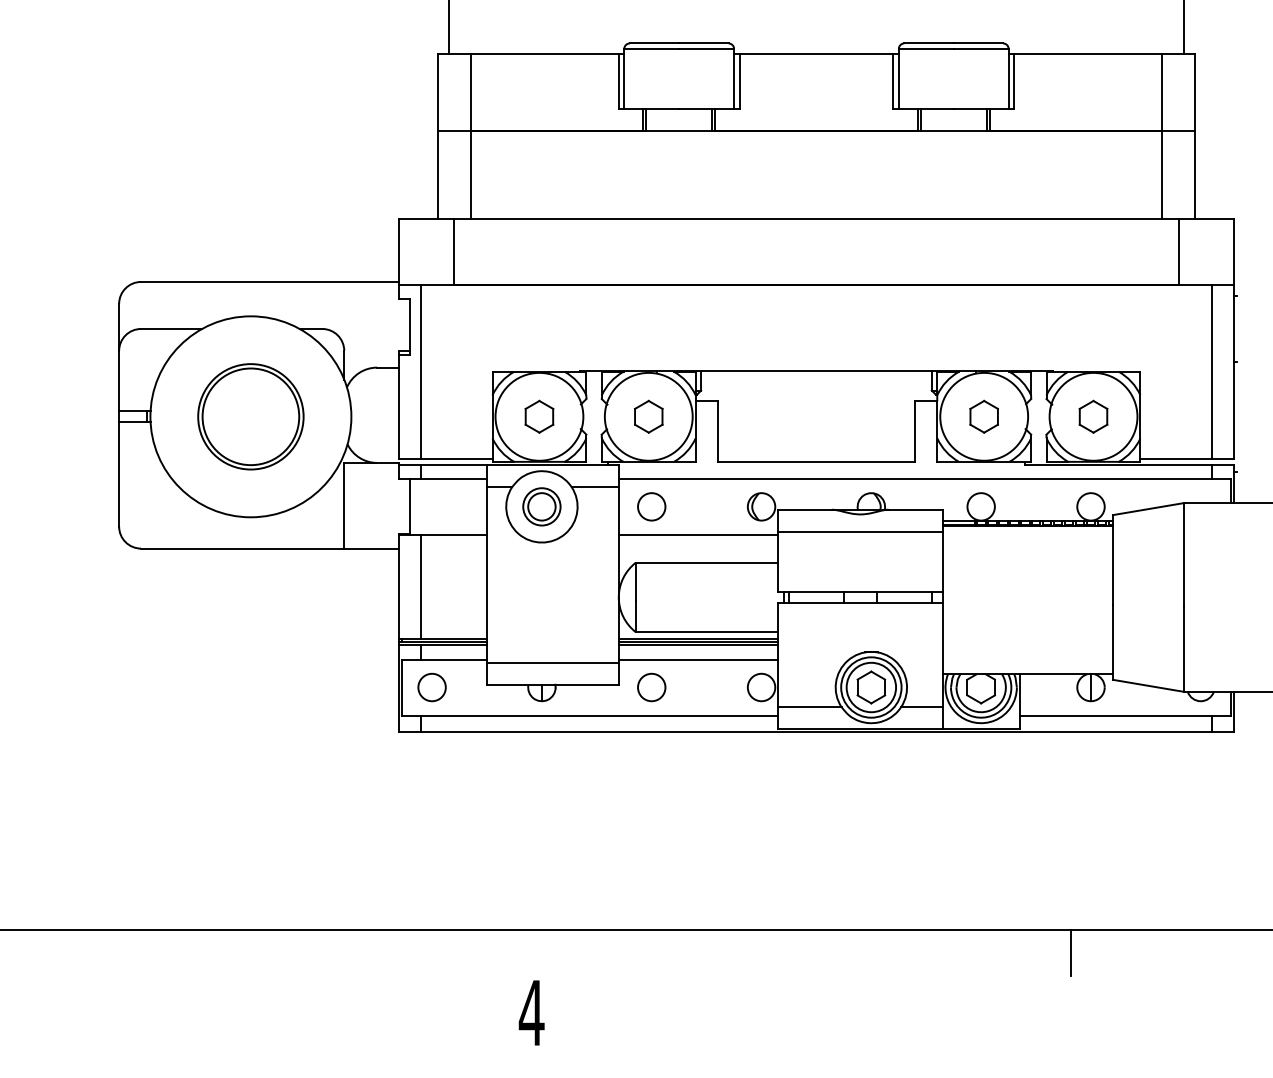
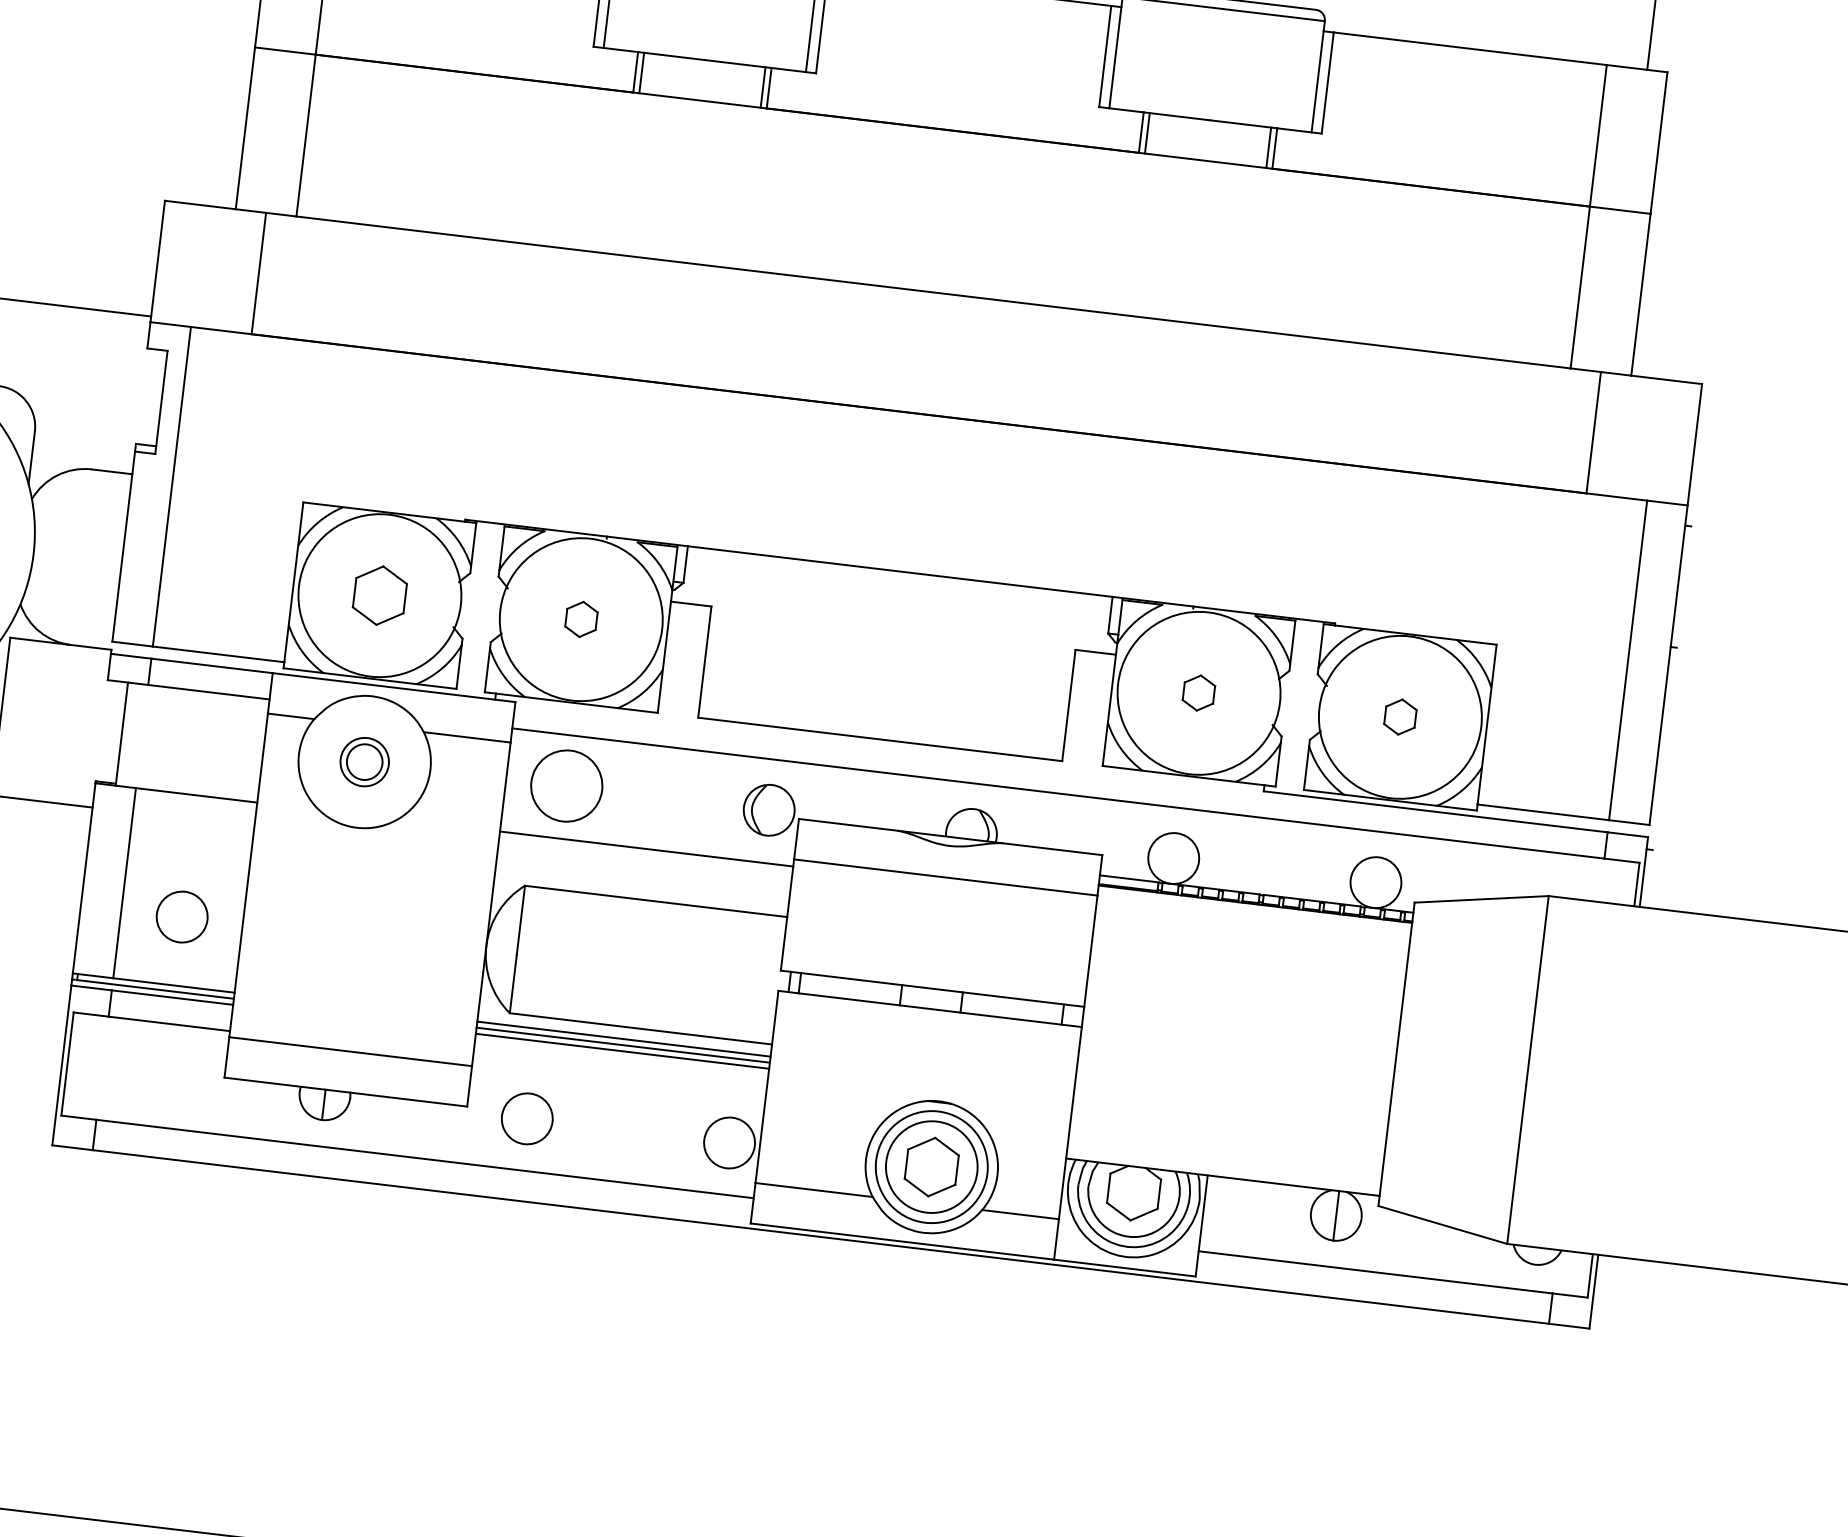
part: (648, 416) -> (580, 619), size x0.6
part: (983, 416) -> (1197, 692), size x0.6
part: (1093, 416) -> (1400, 716), size x0.6
part: (541, 506) -> (364, 761), size x0.7
circle: (651, 506) -> (566, 785), size x1.4
line: (698, 659) -> (619, 1077), removed
circle: (431, 687) -> (181, 916), moved

